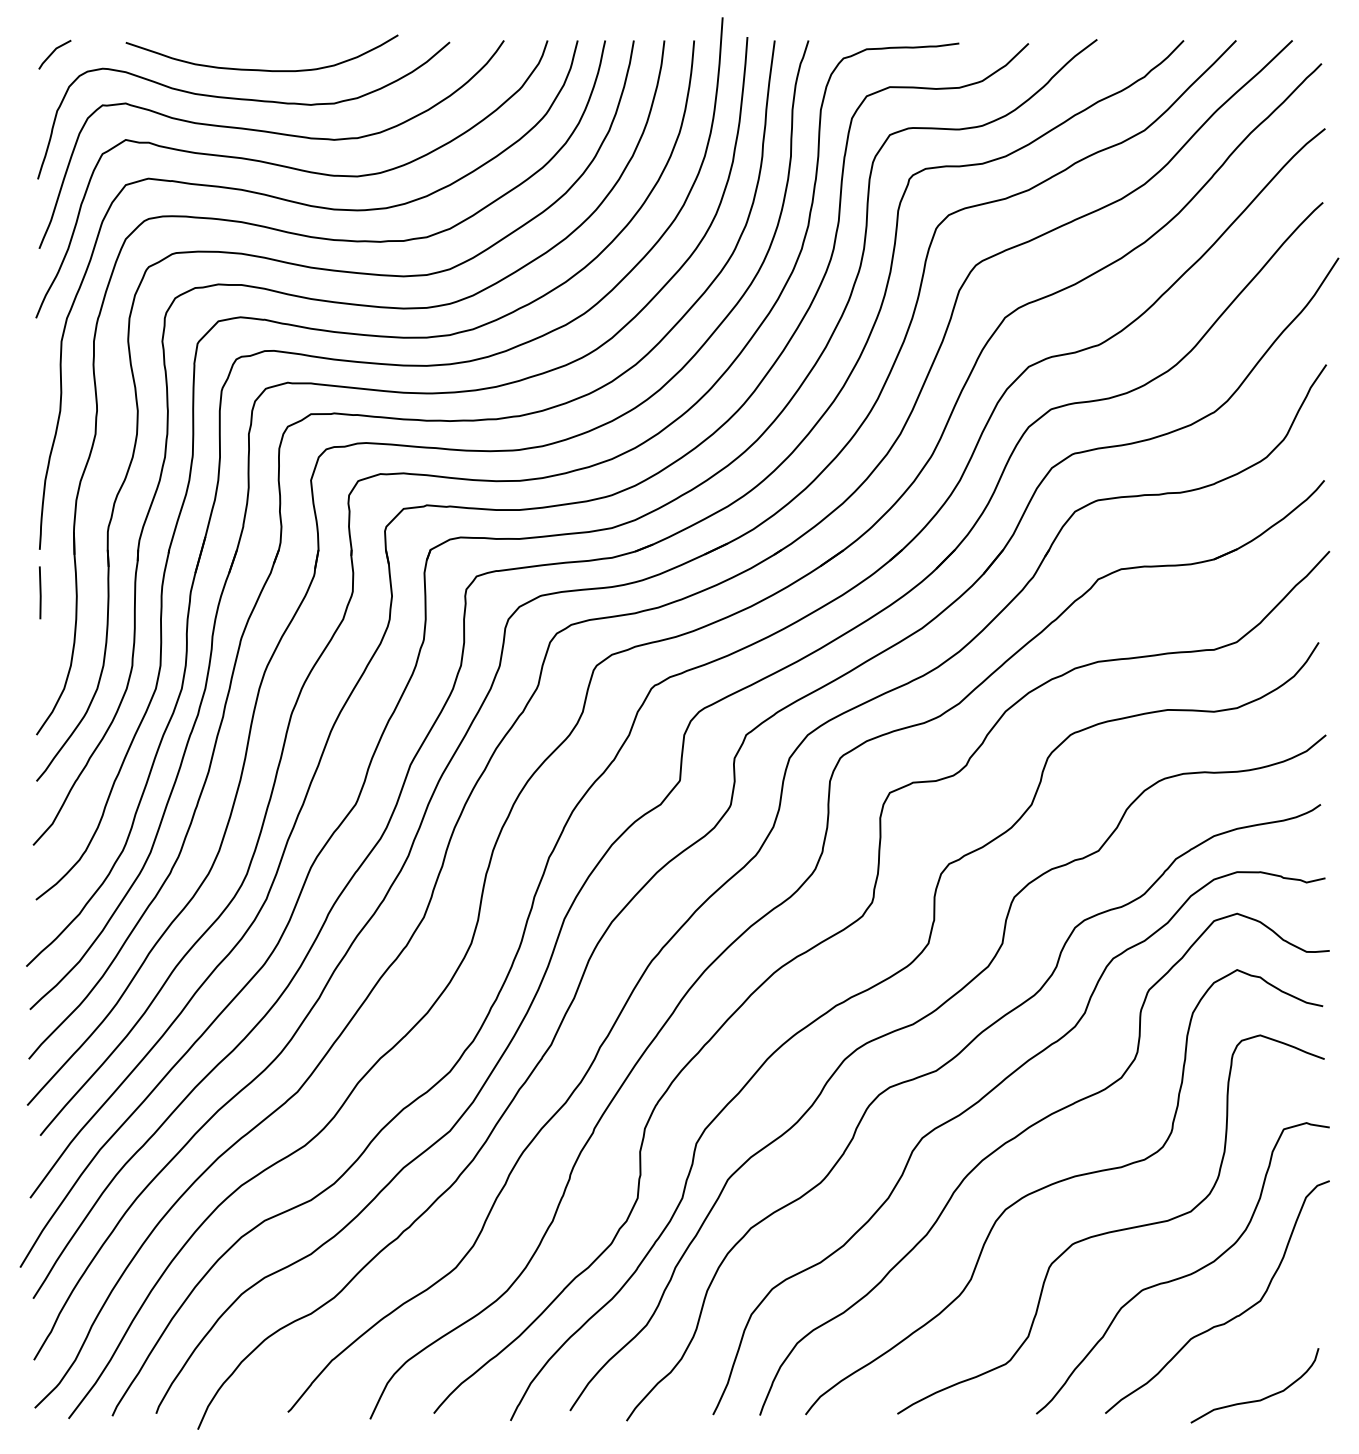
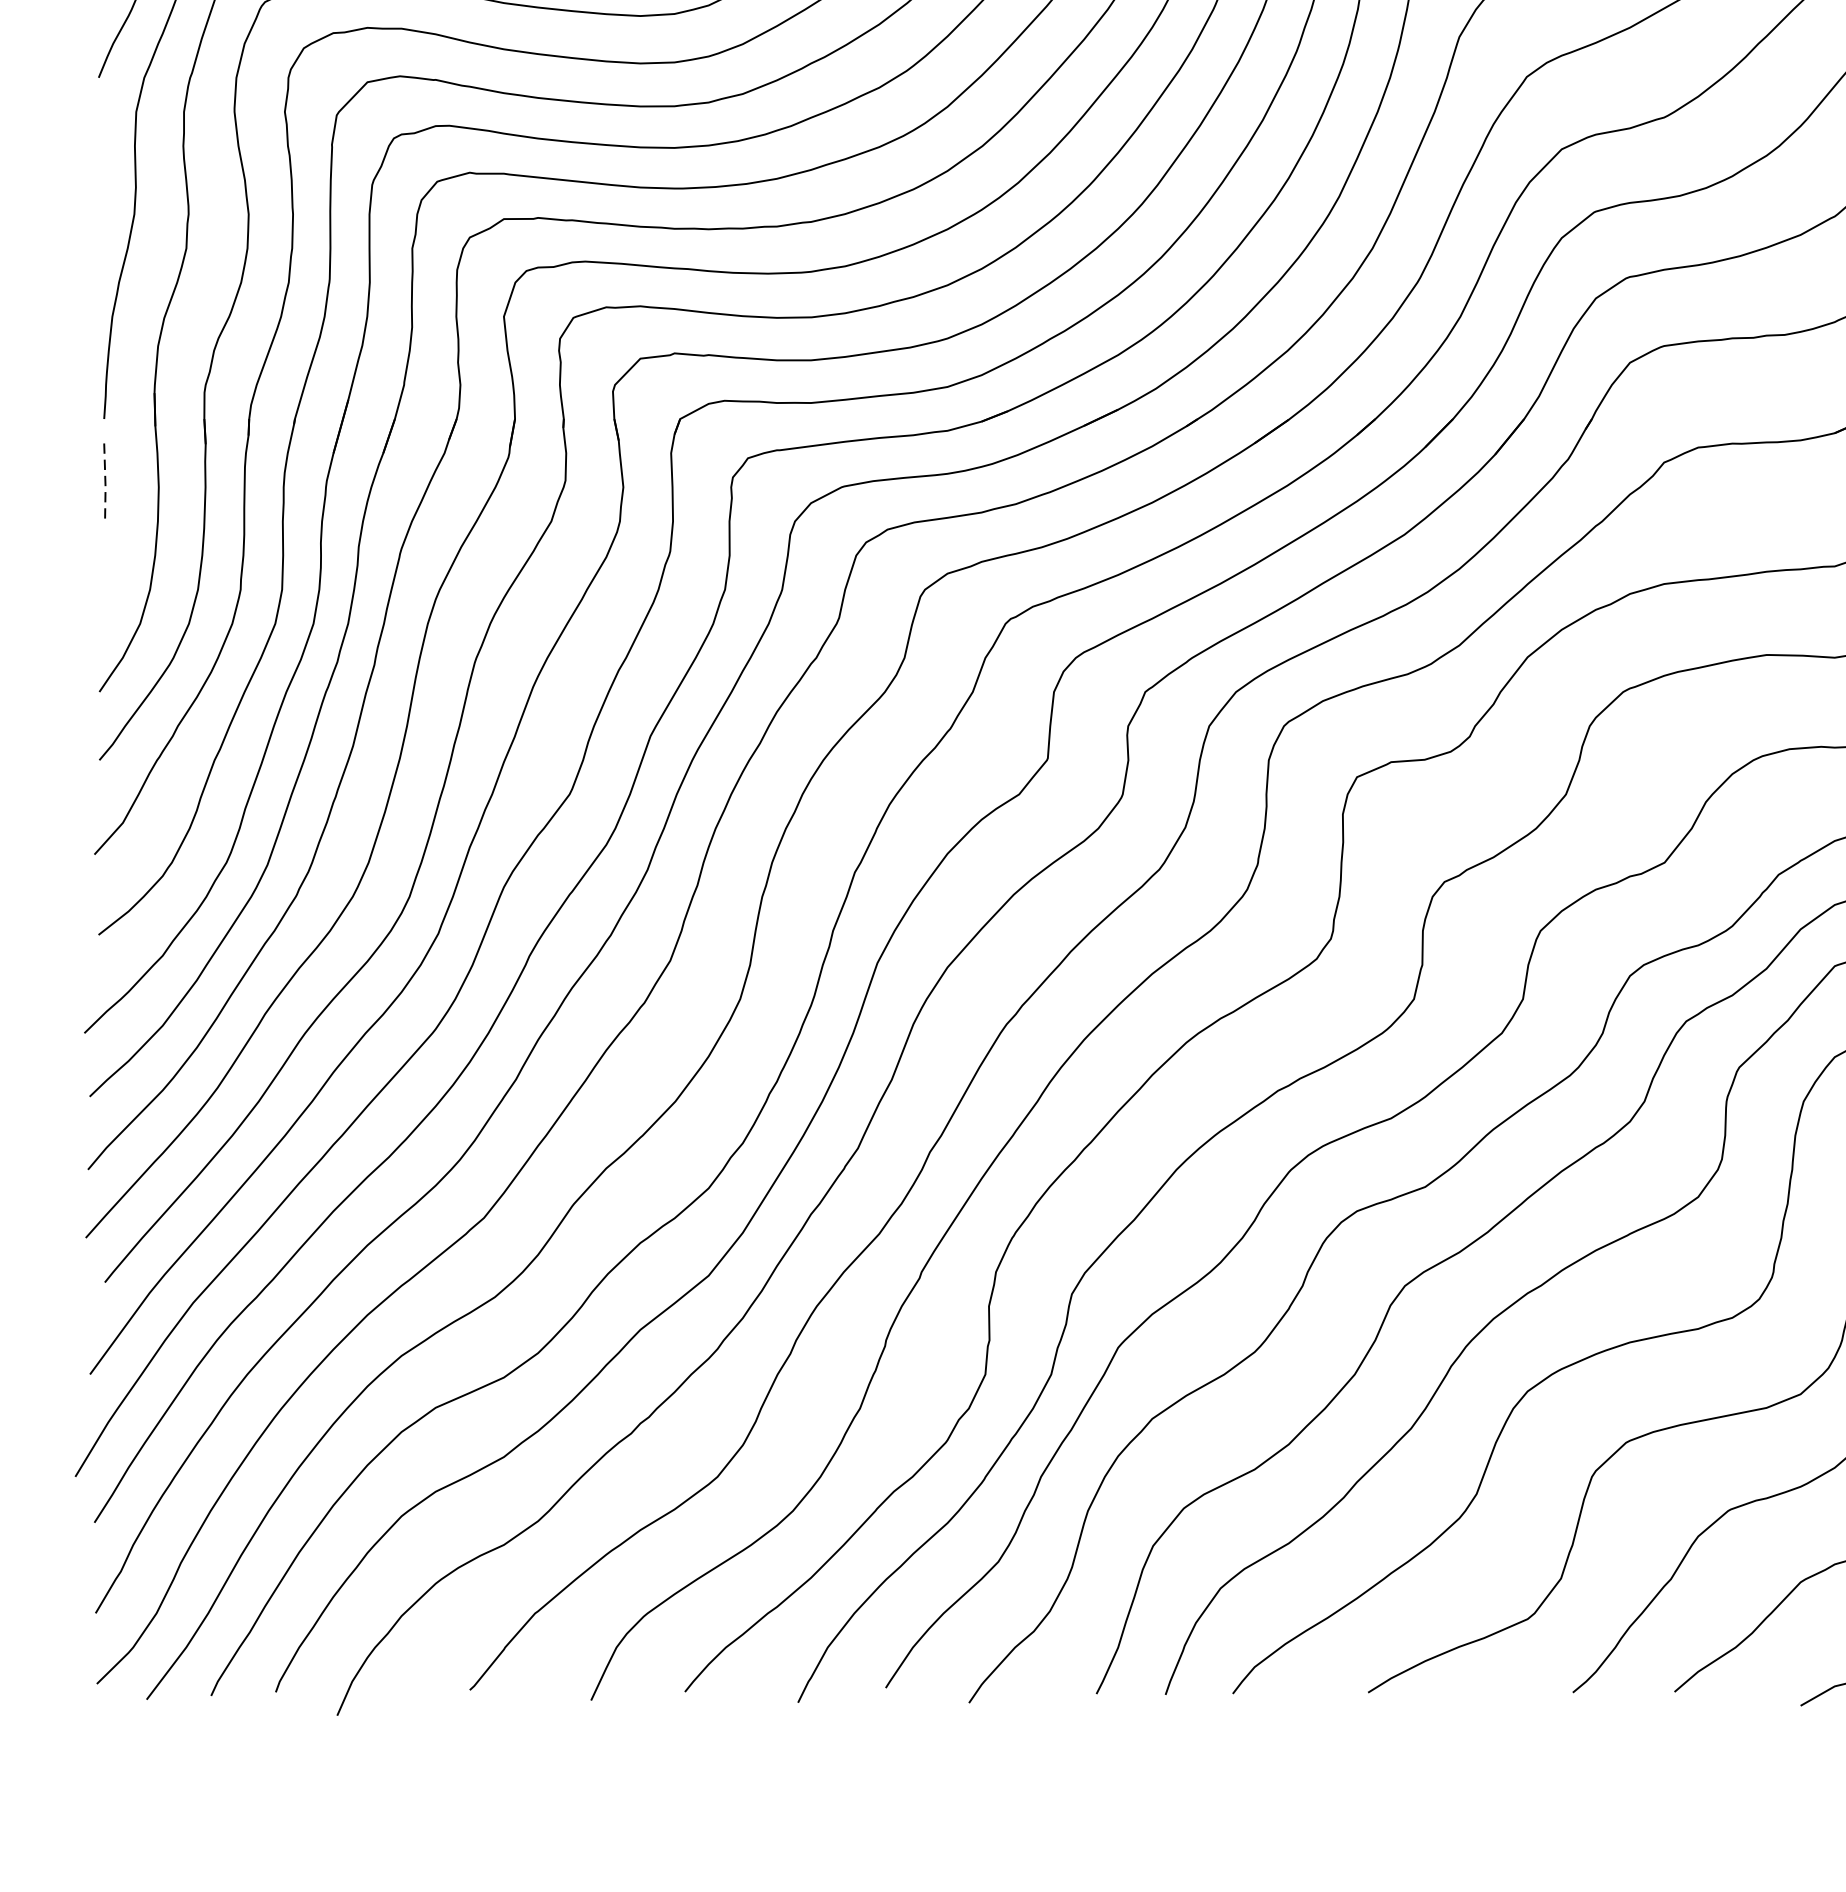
line: (40, 594) -> (105, 484), solid -> dashed

